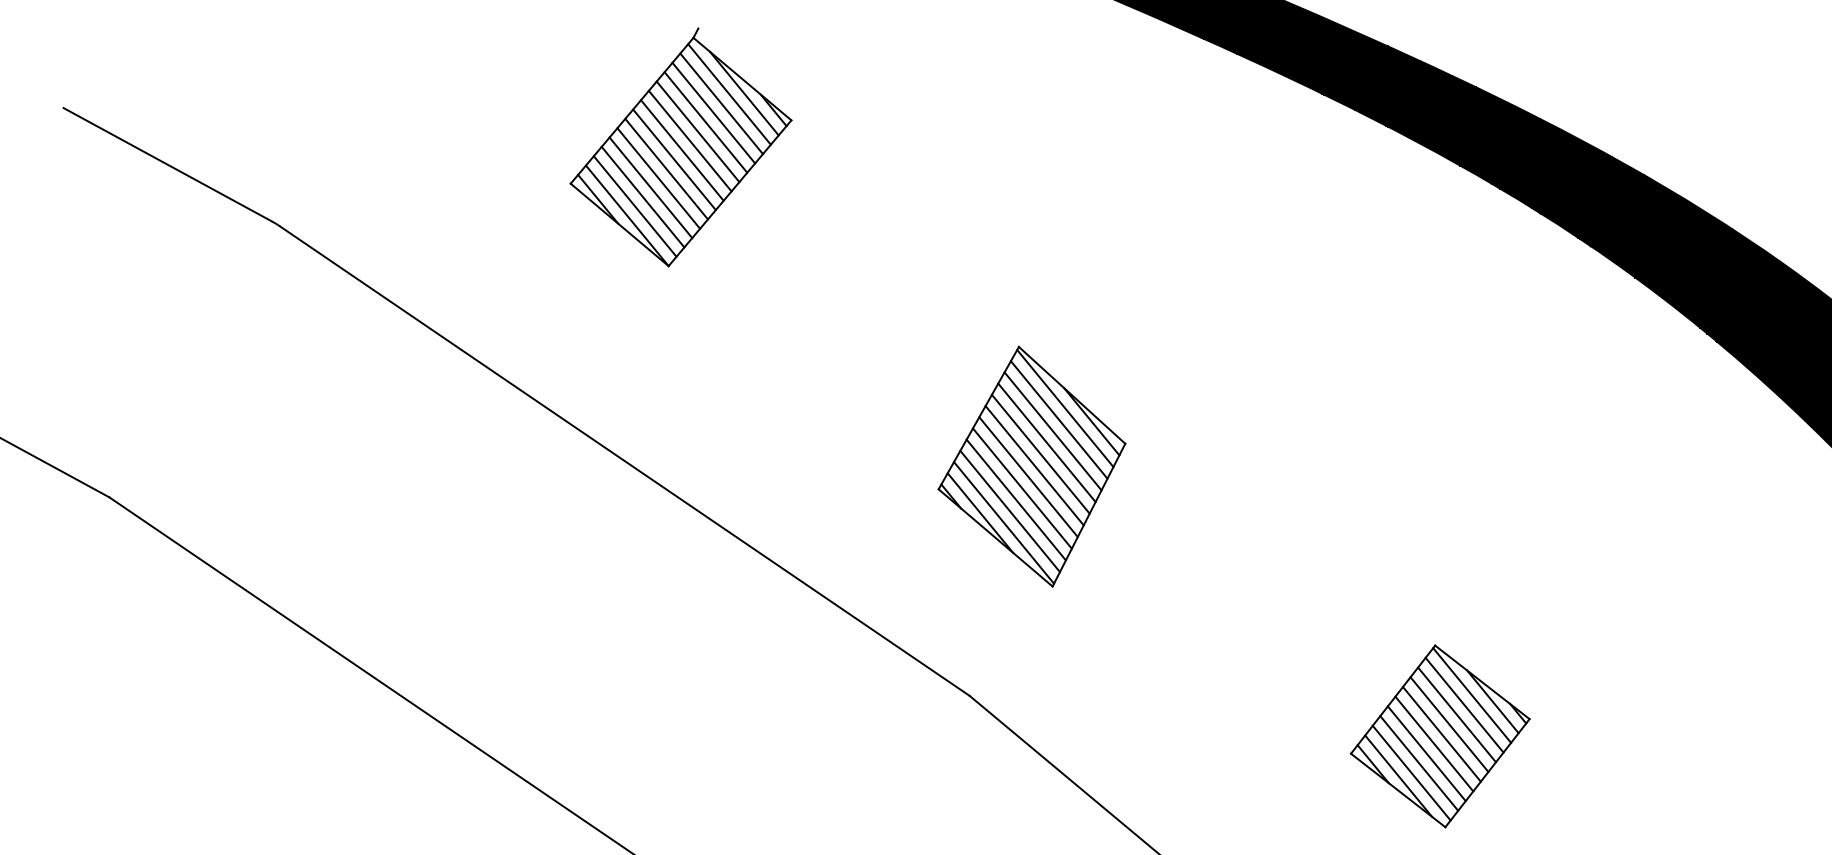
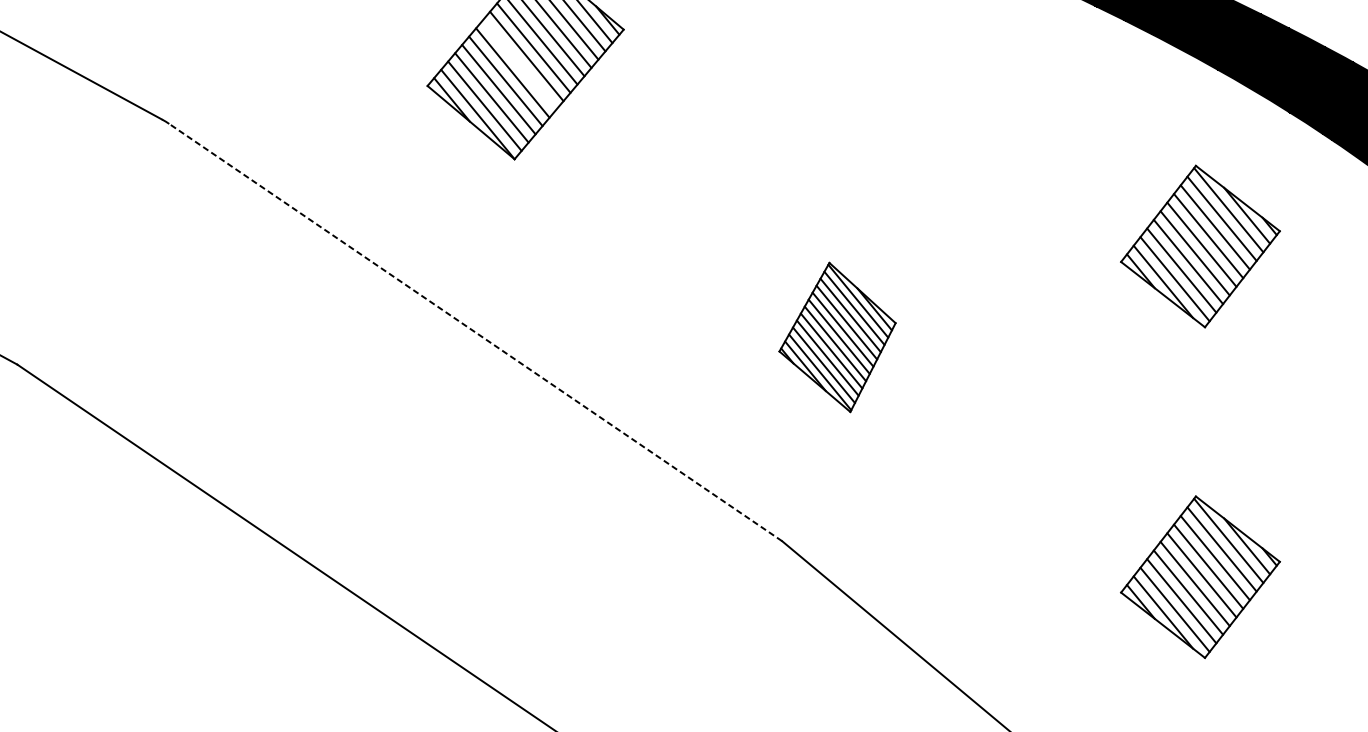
line: (674, 159) -> (519, 64), removed
part: (1439, 364) -> (1199, 246), added
line: (624, 460) -> (475, 331), solid -> dashed
part: (1031, 466) -> (837, 337), size x0.7

